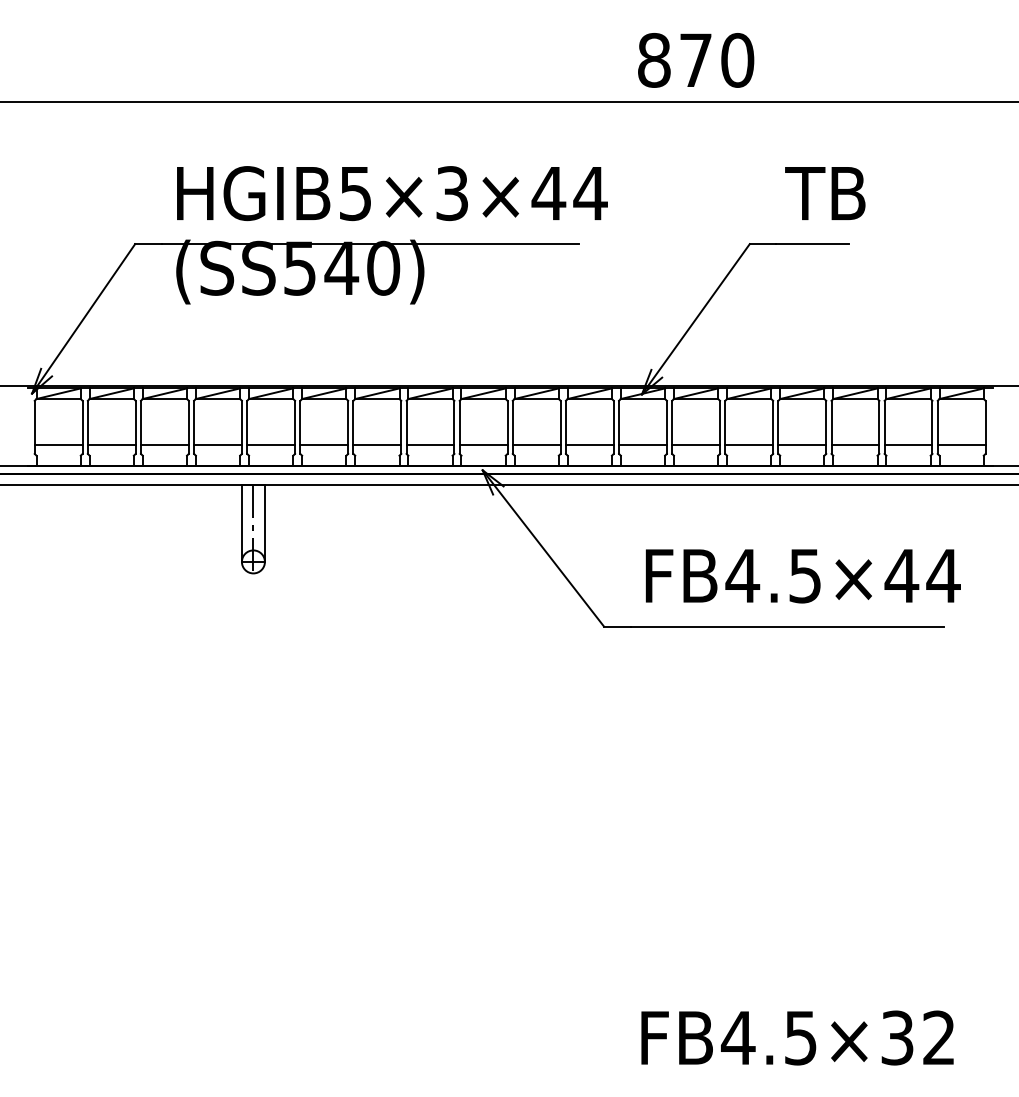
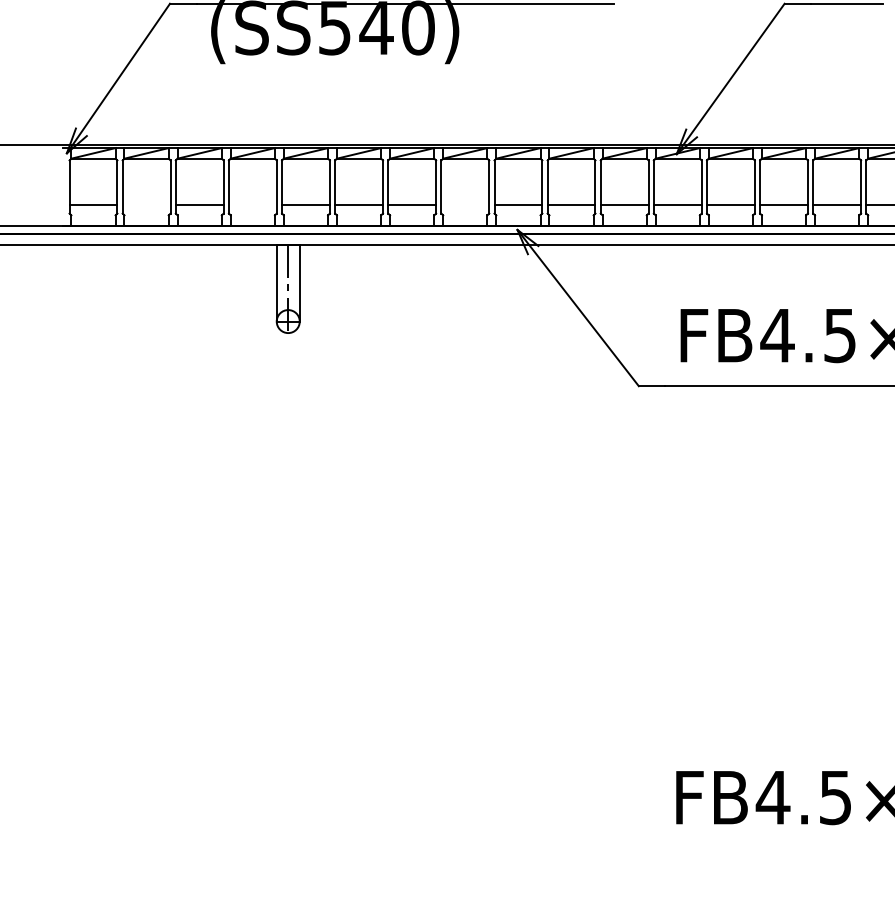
line: (111, 445) -> (146, 205), removed
line: (217, 445) -> (252, 205), removed
line: (430, 445) -> (465, 205), removed

